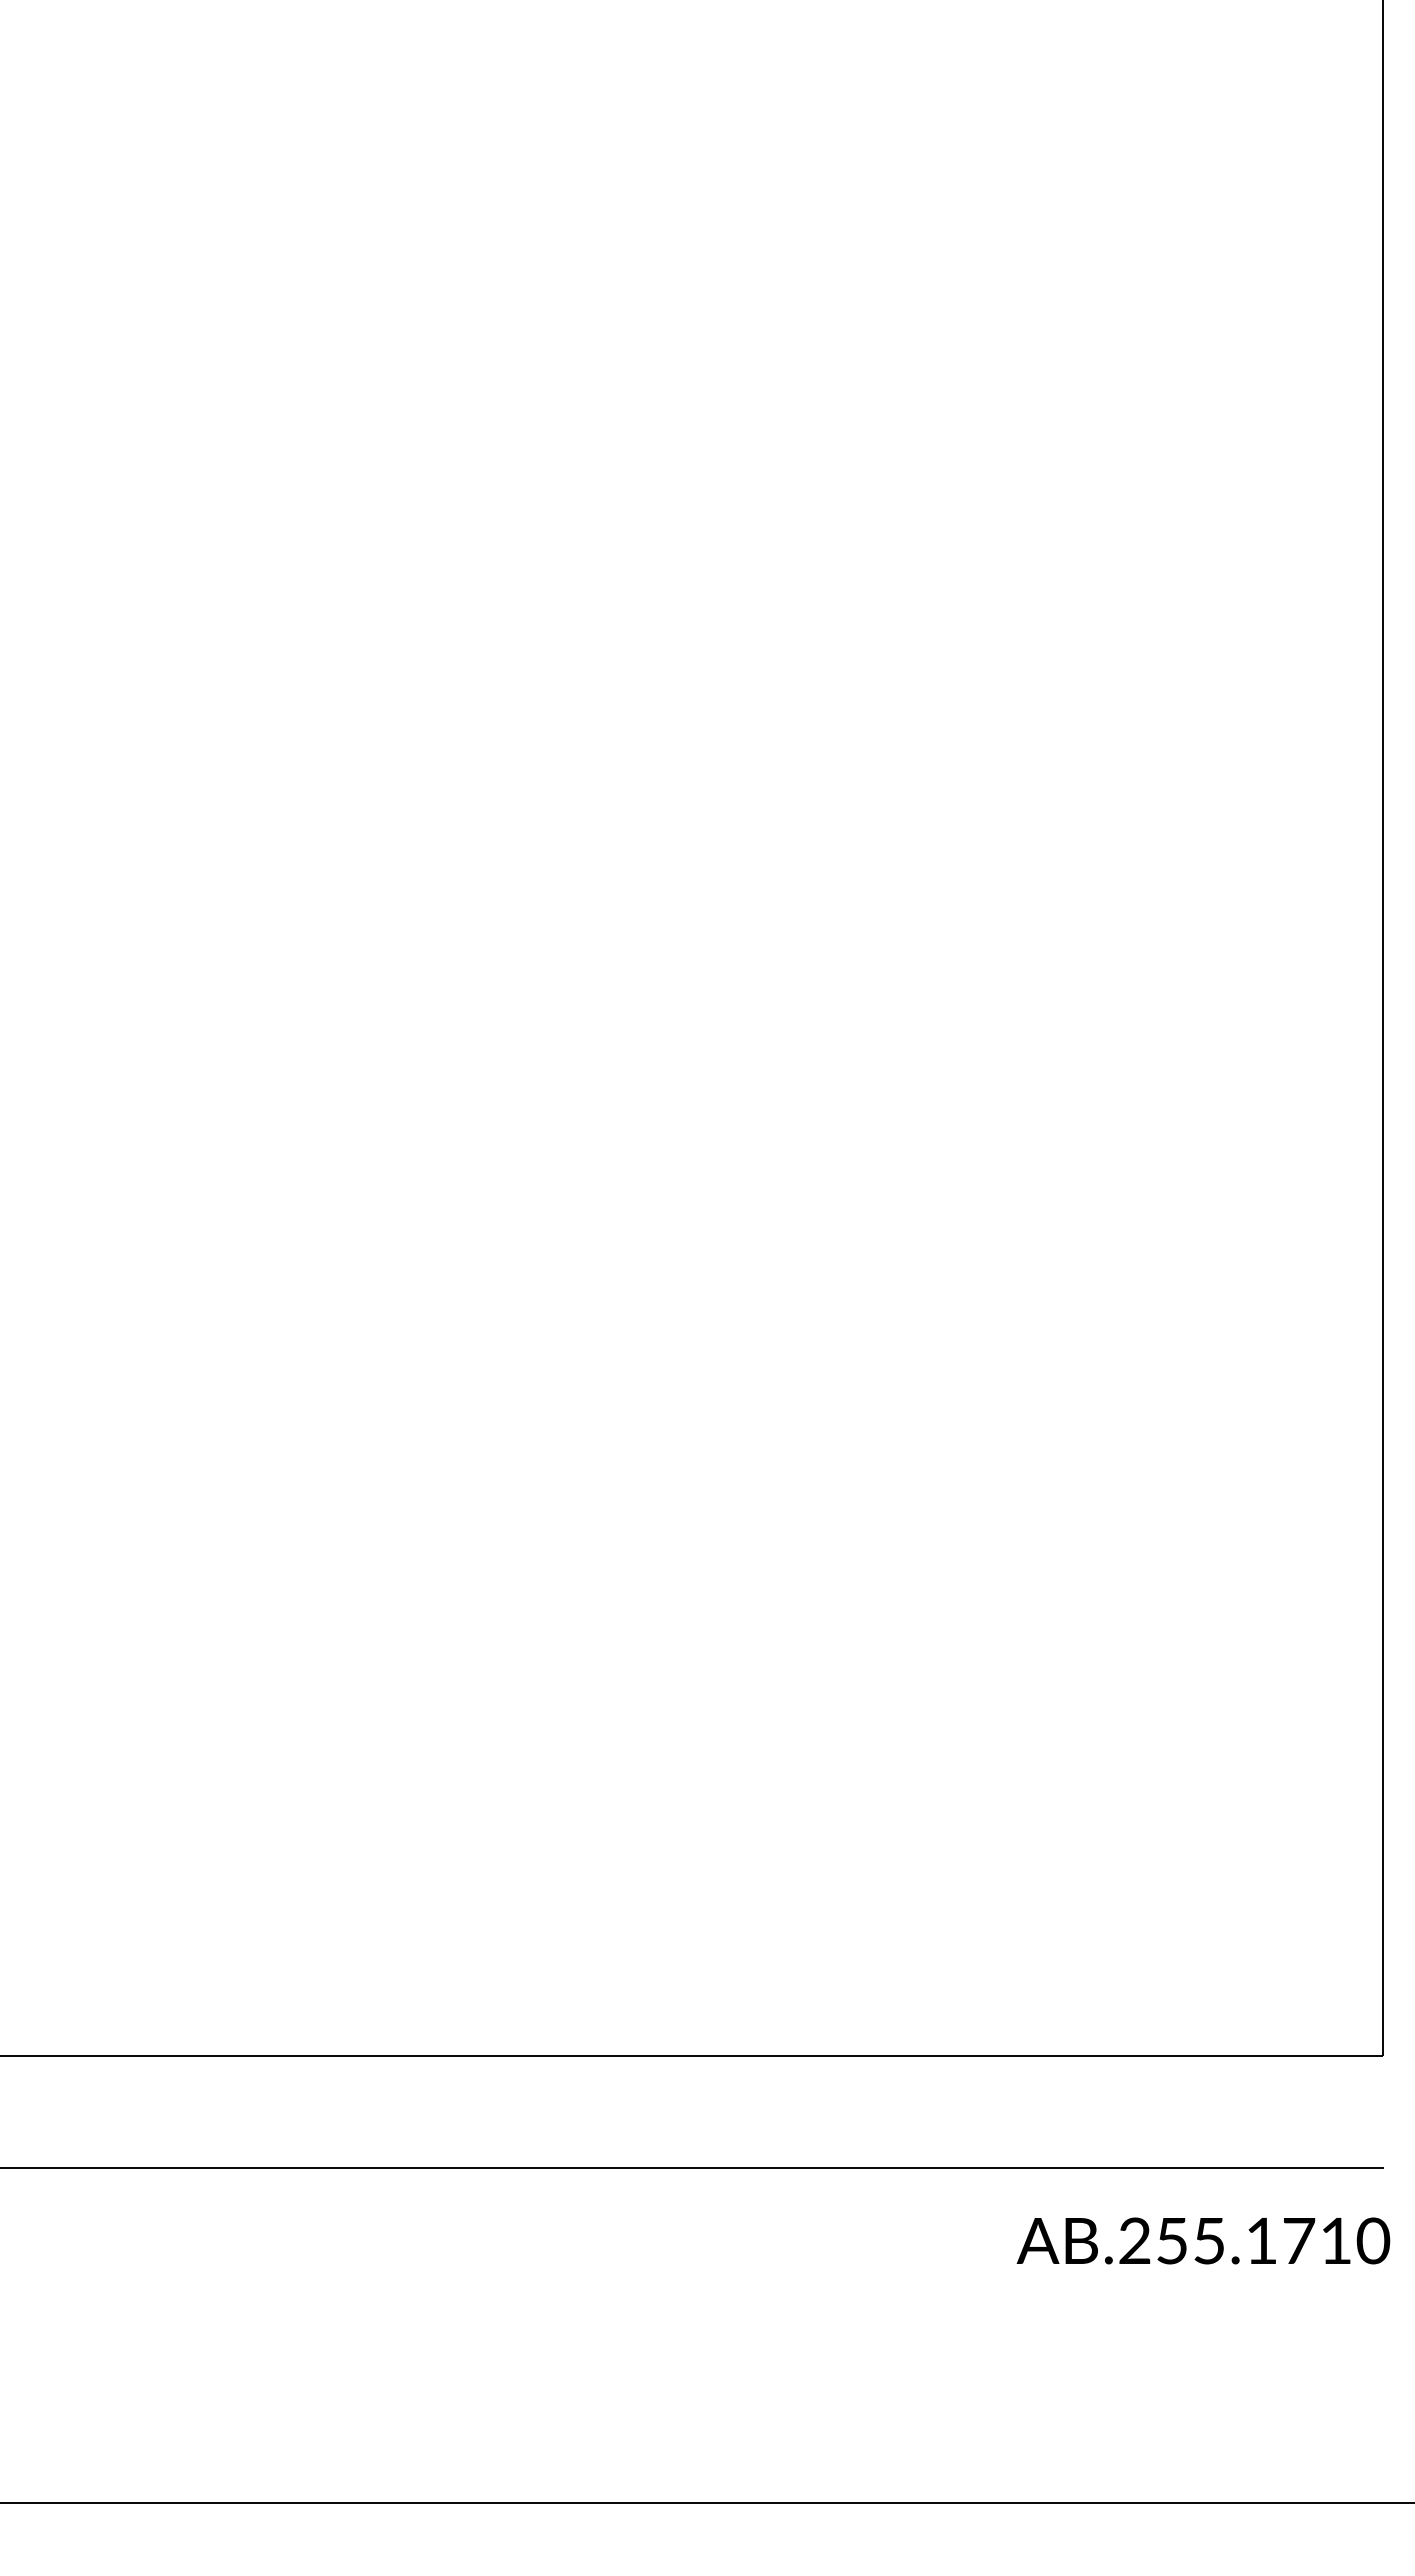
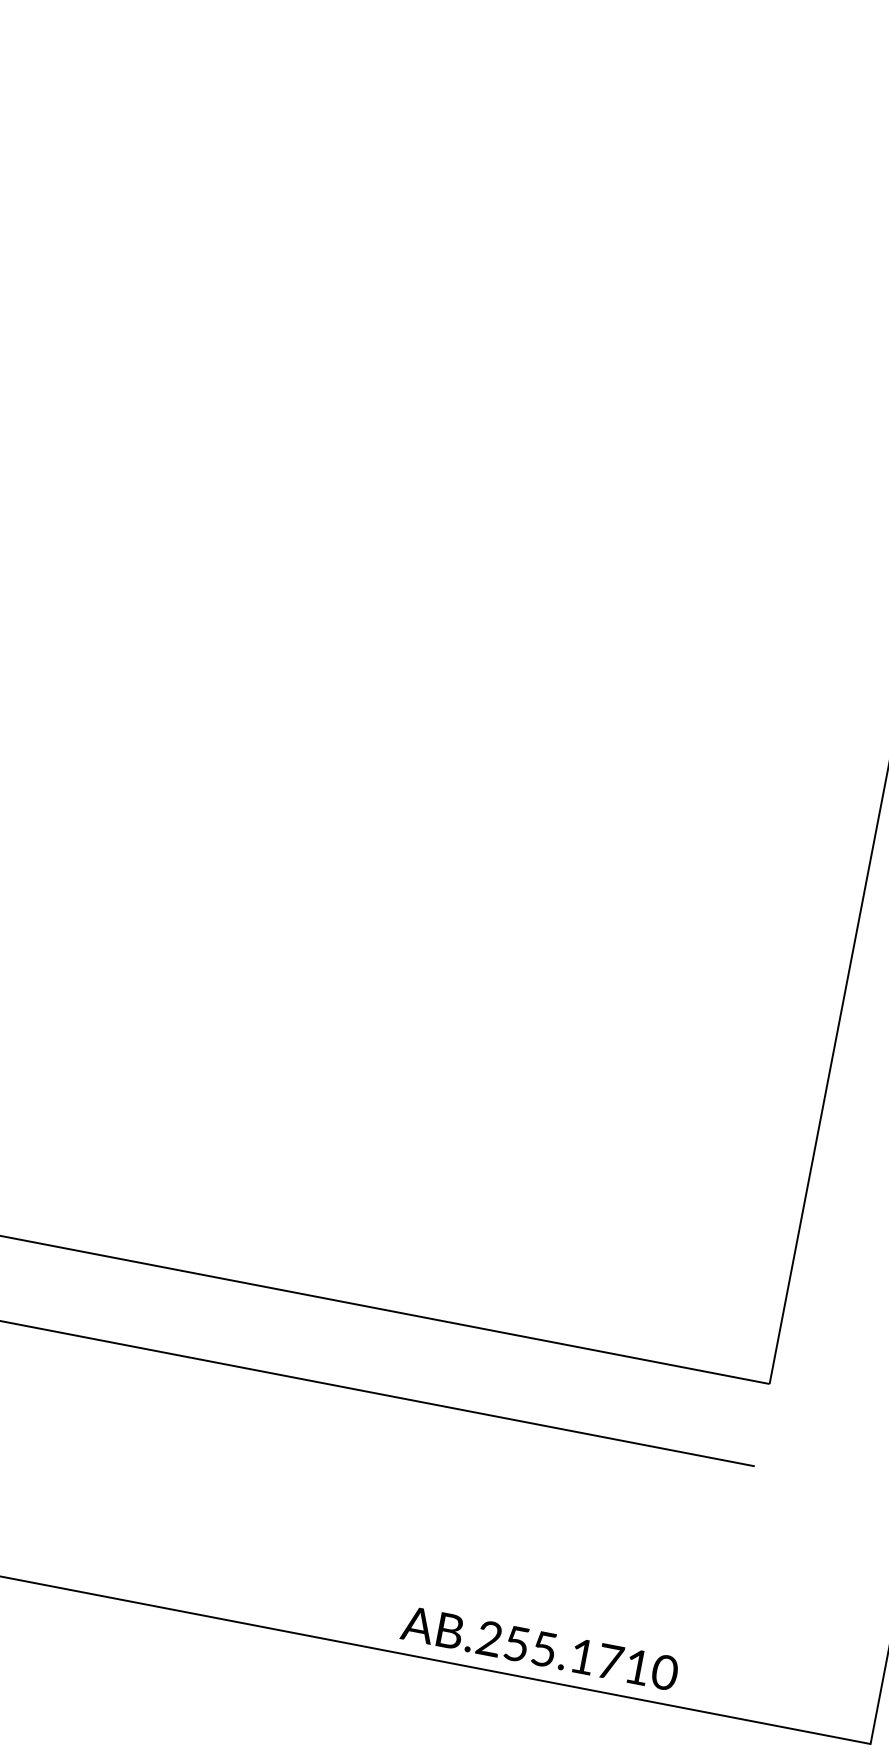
text: (1203, 2240) -> (540, 1648), moved

